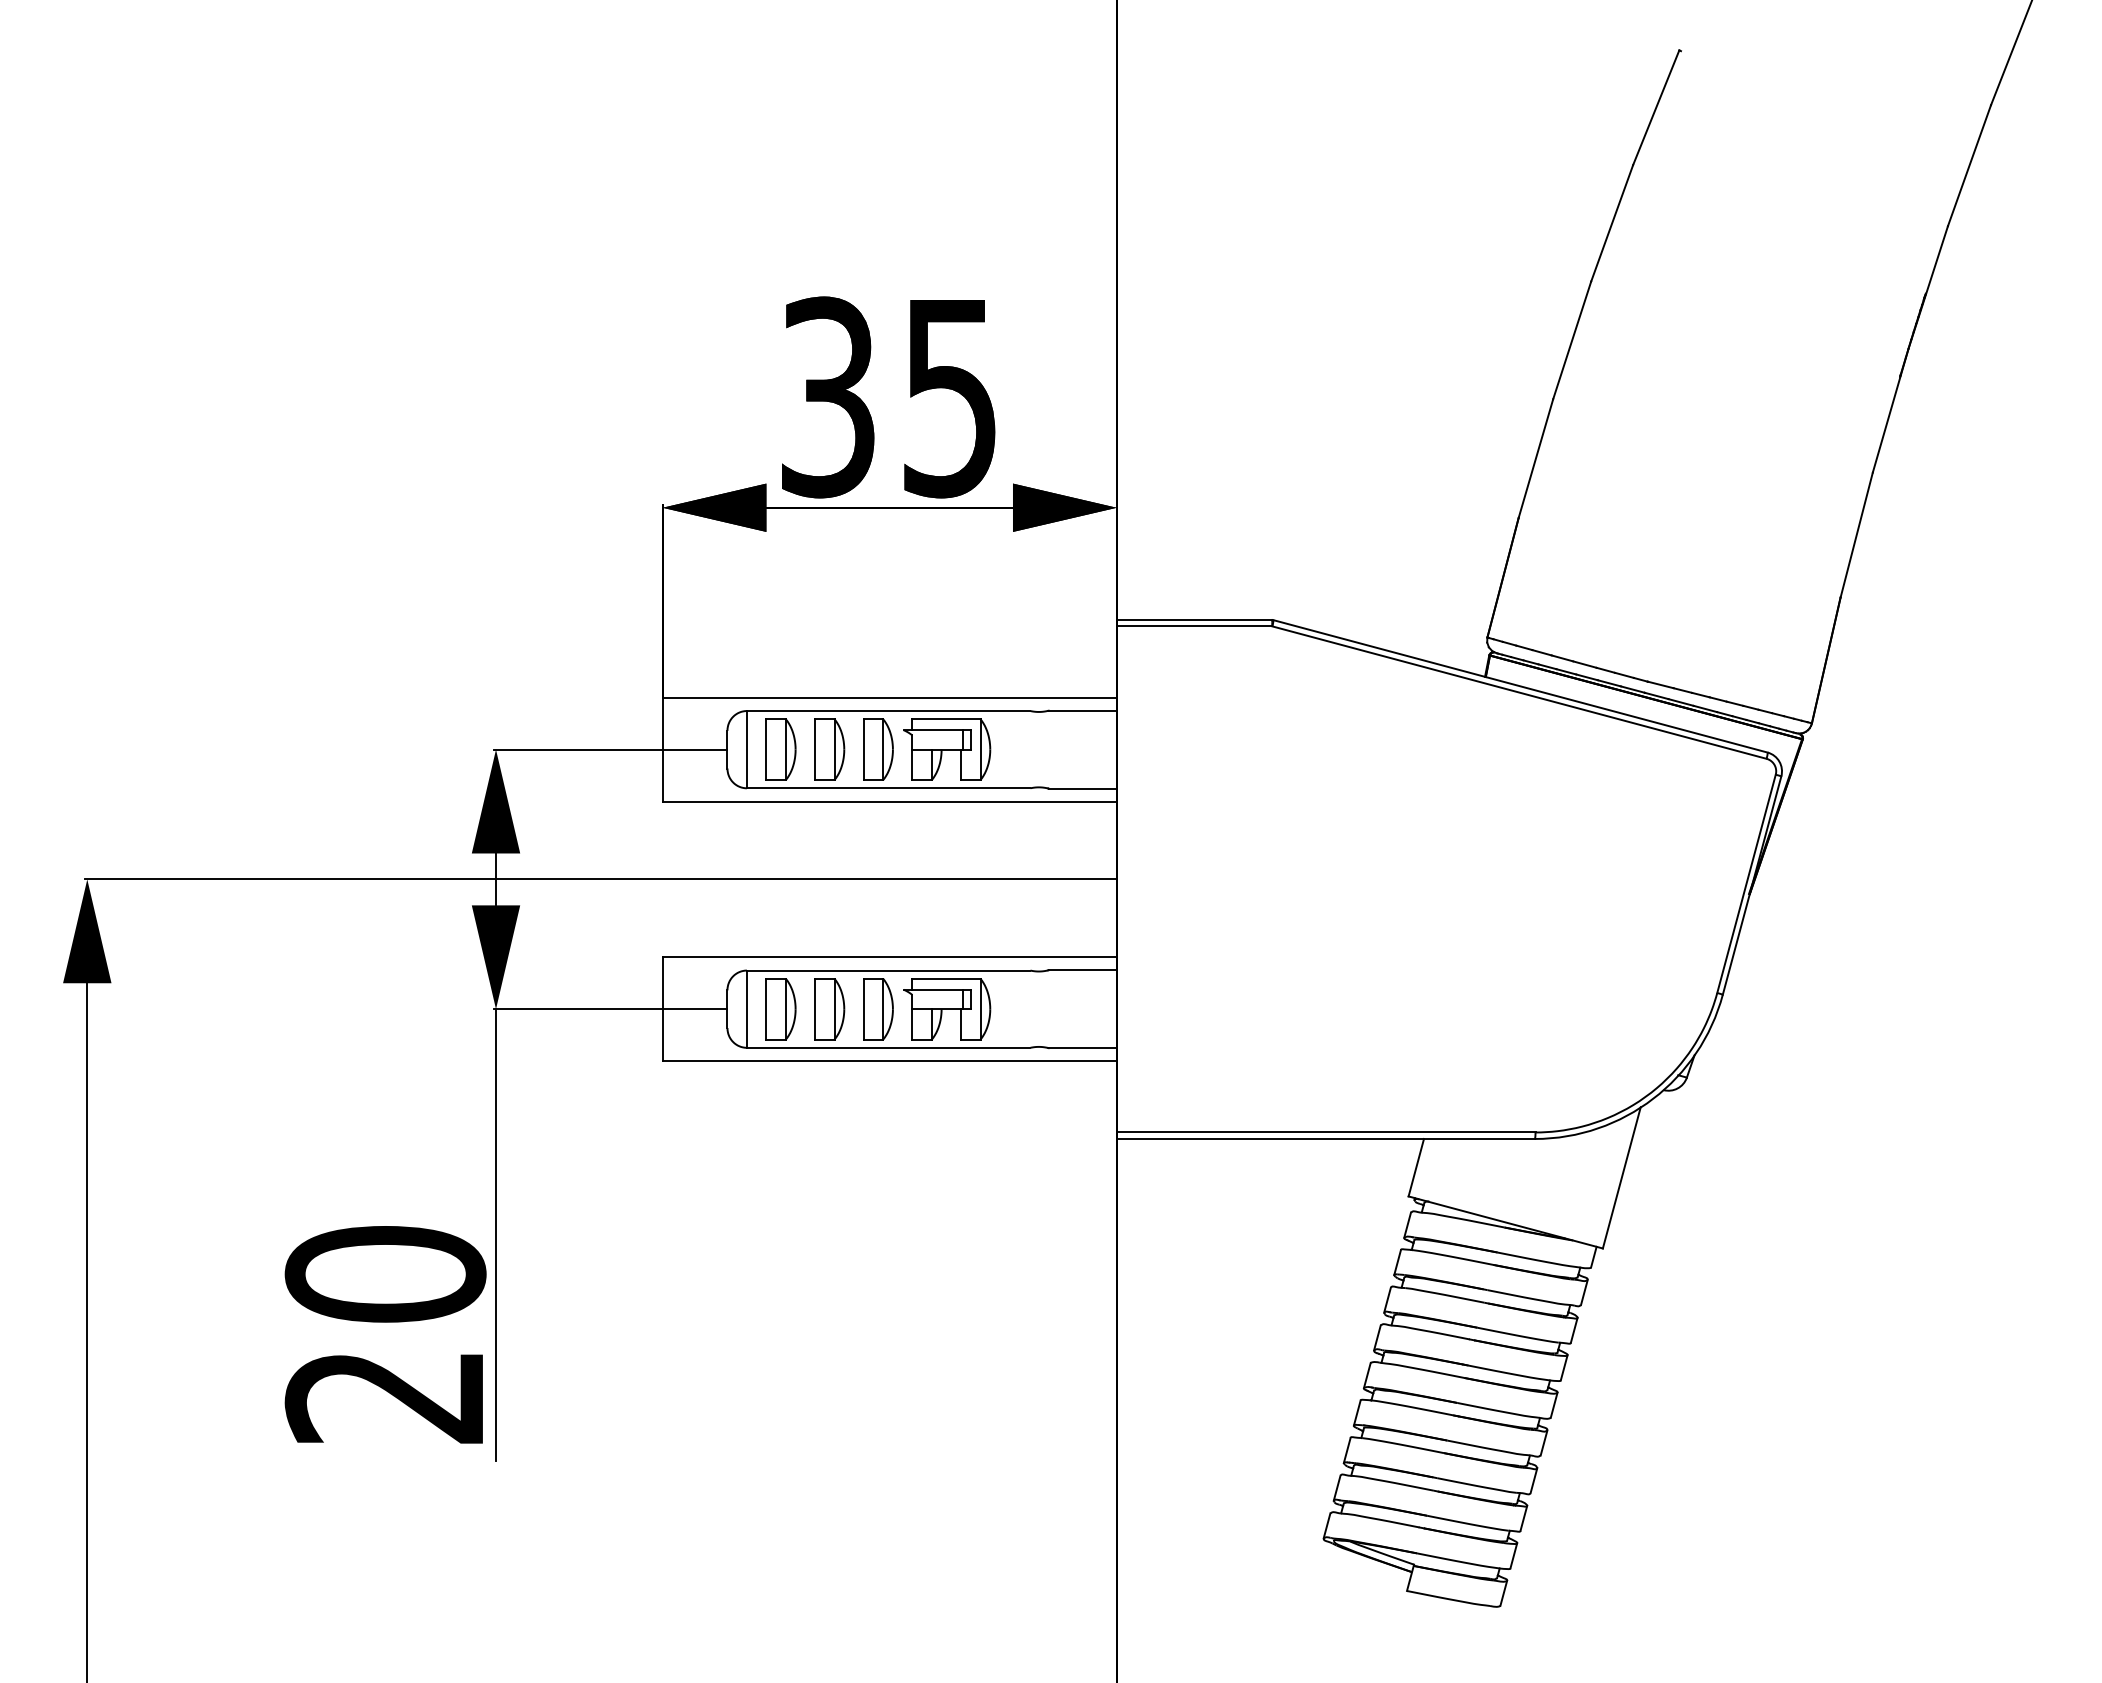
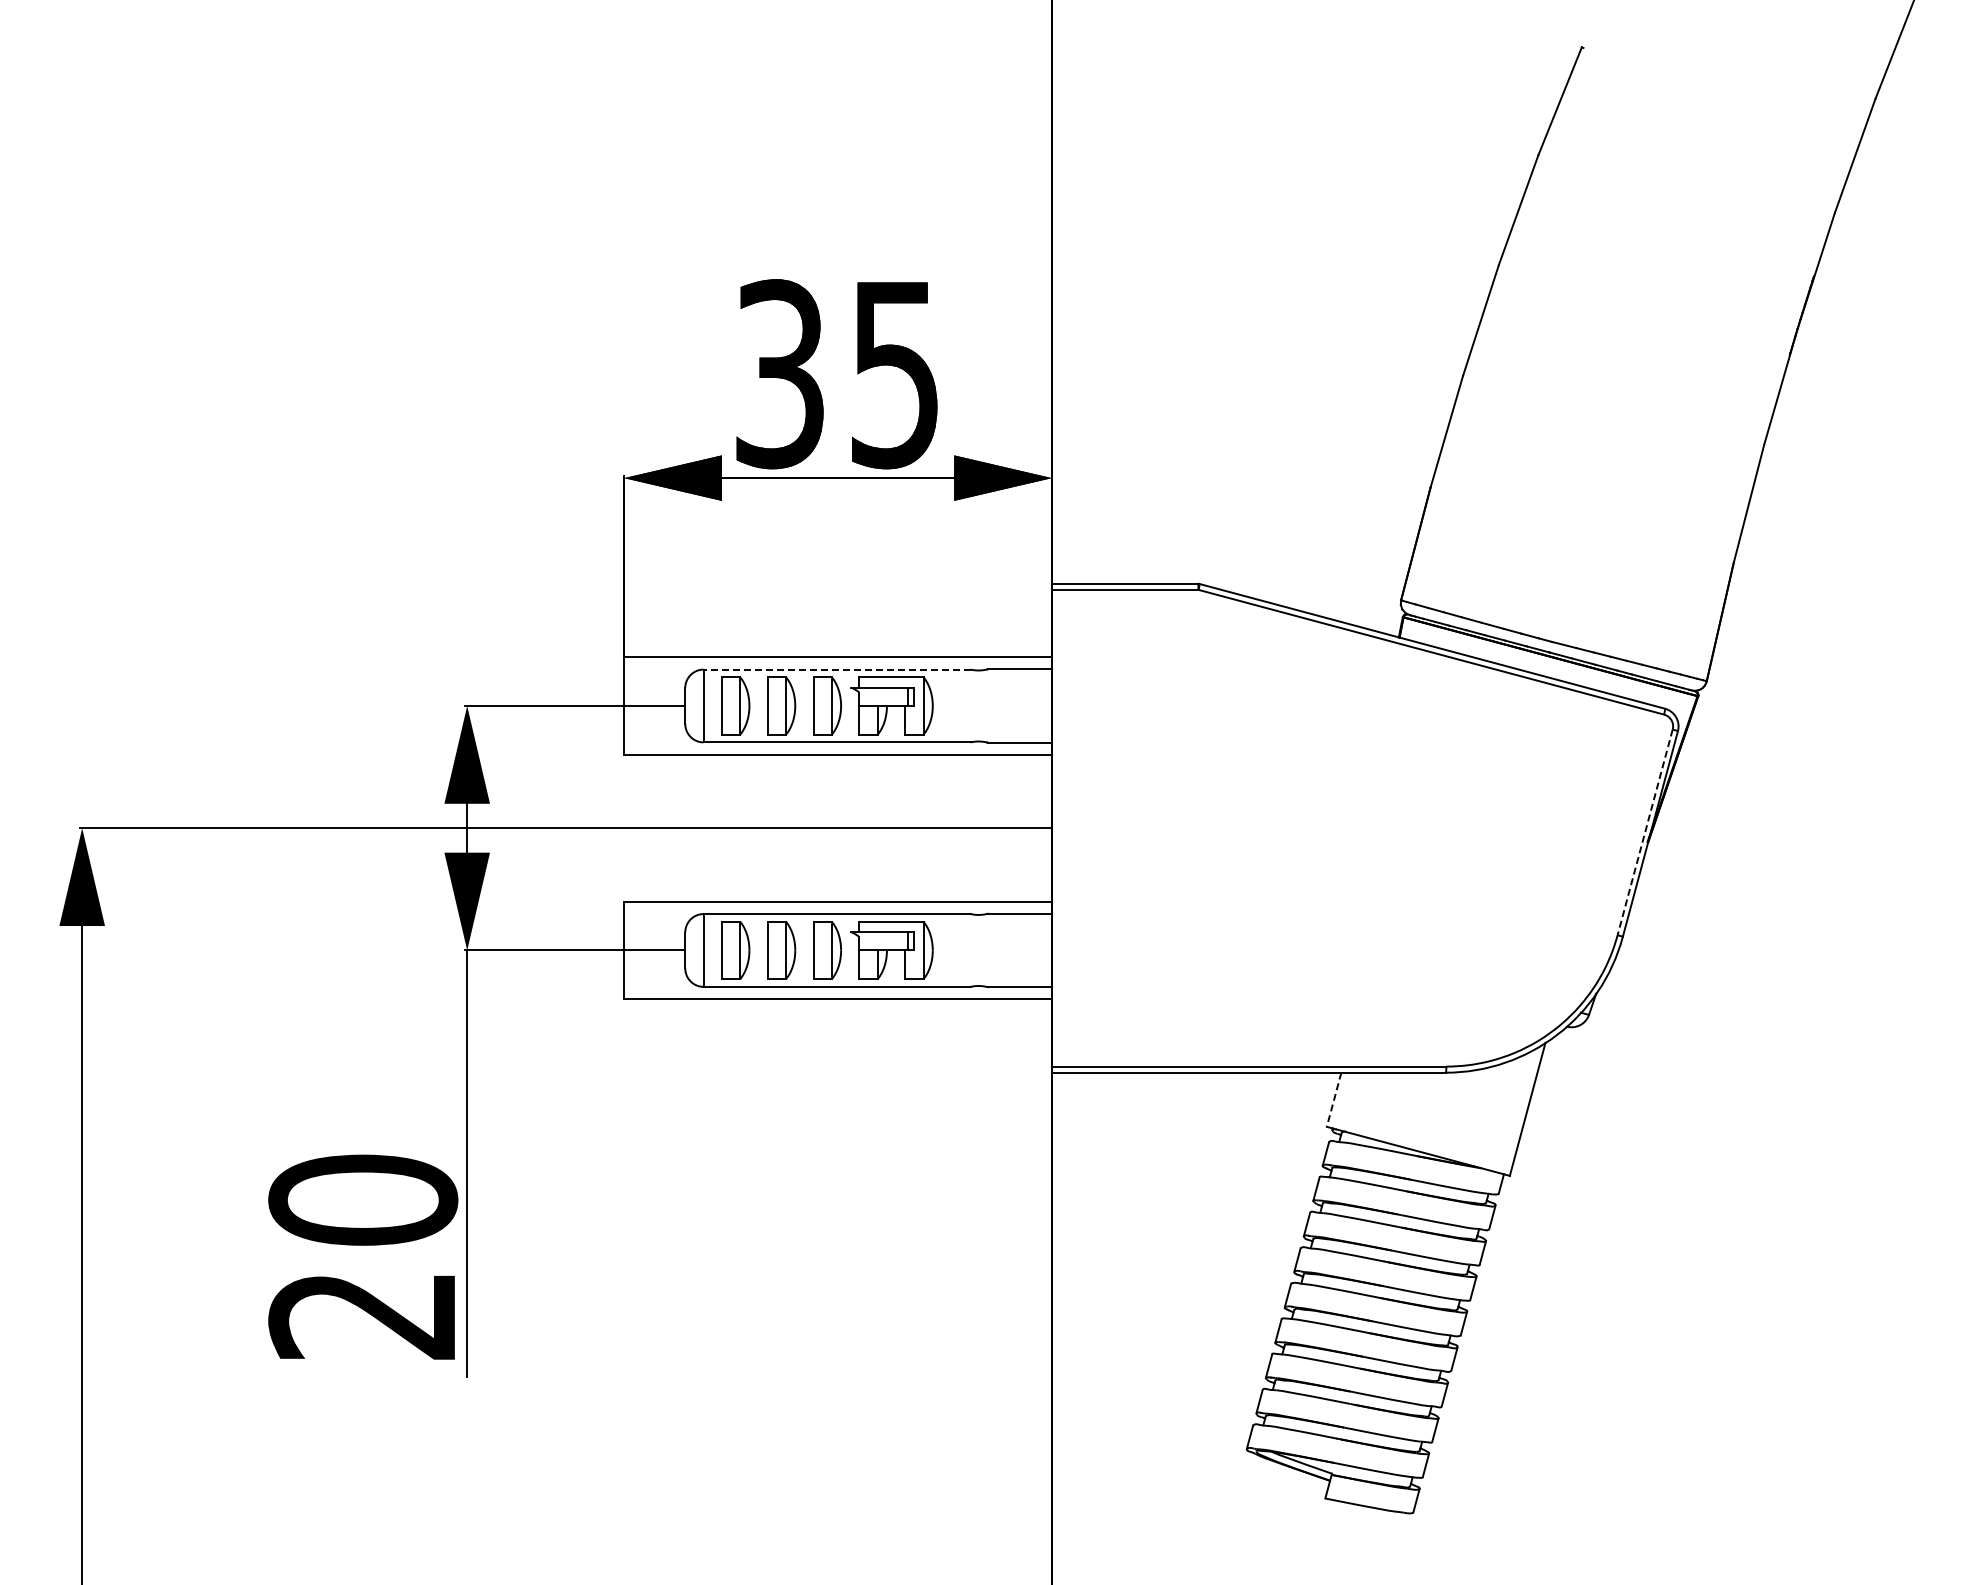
line: (889, 710) -> (837, 669), solid -> dashed
line: (1746, 883) -> (1645, 832), solid -> dashed
line: (1415, 1168) -> (1333, 1100), solid -> dashed

